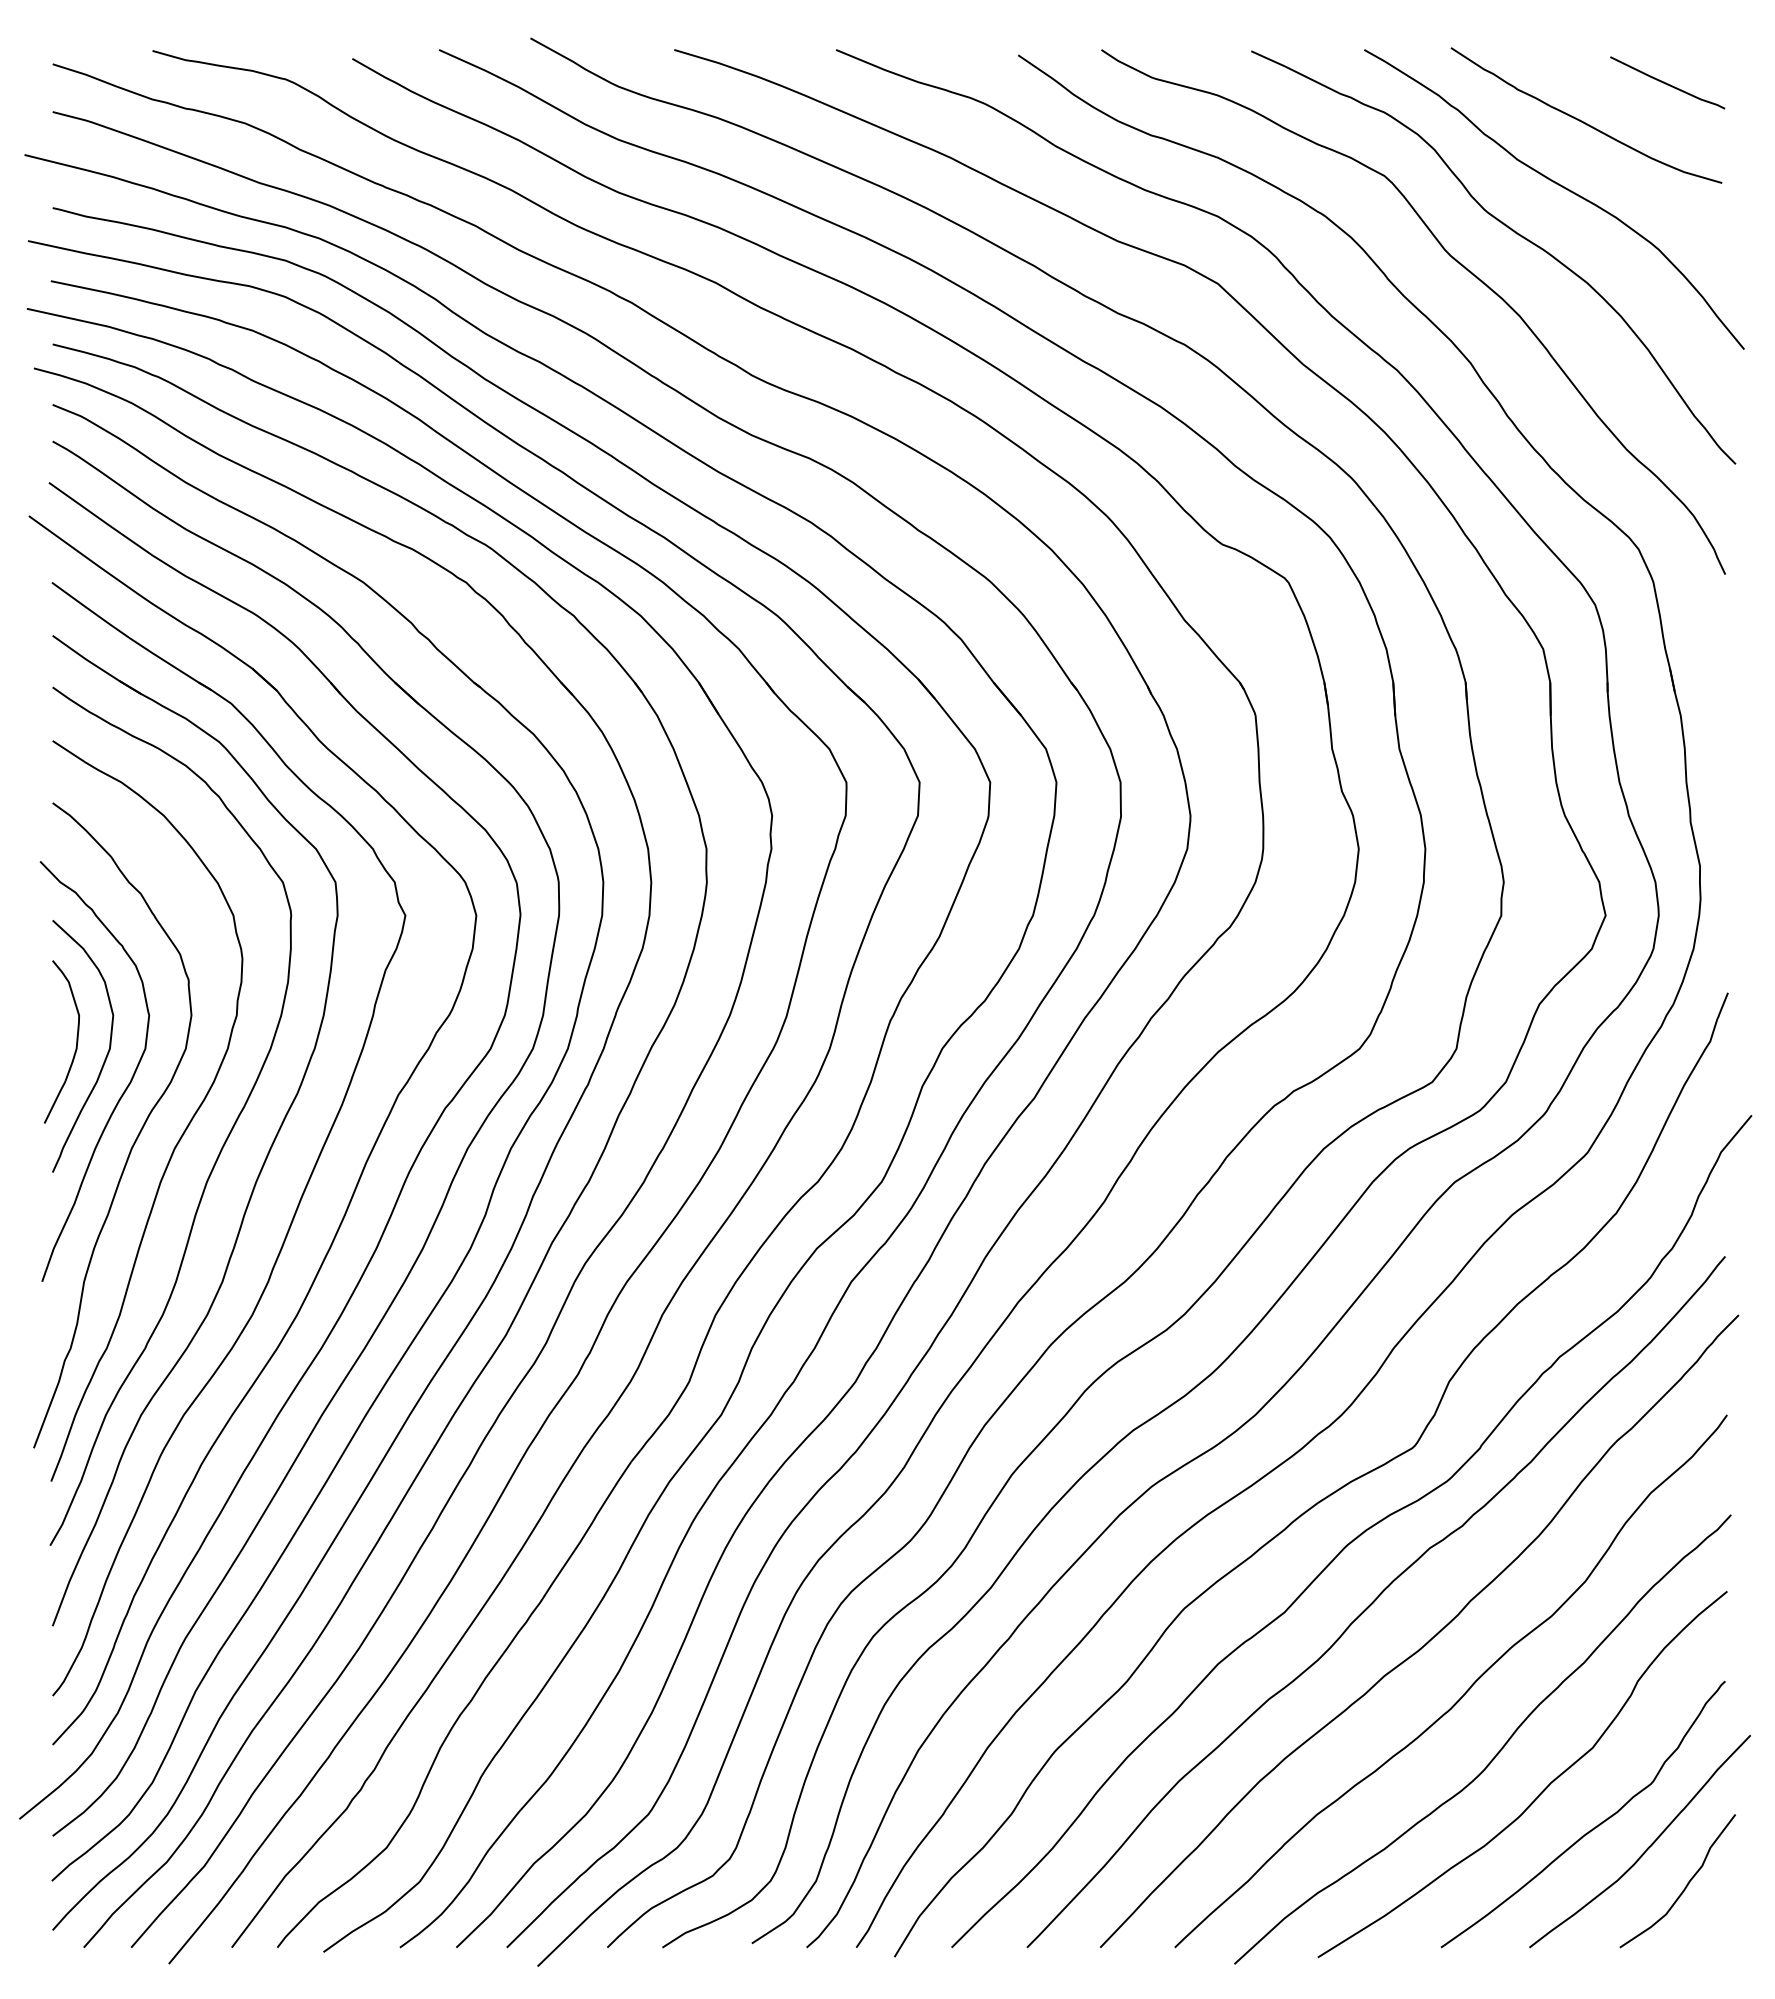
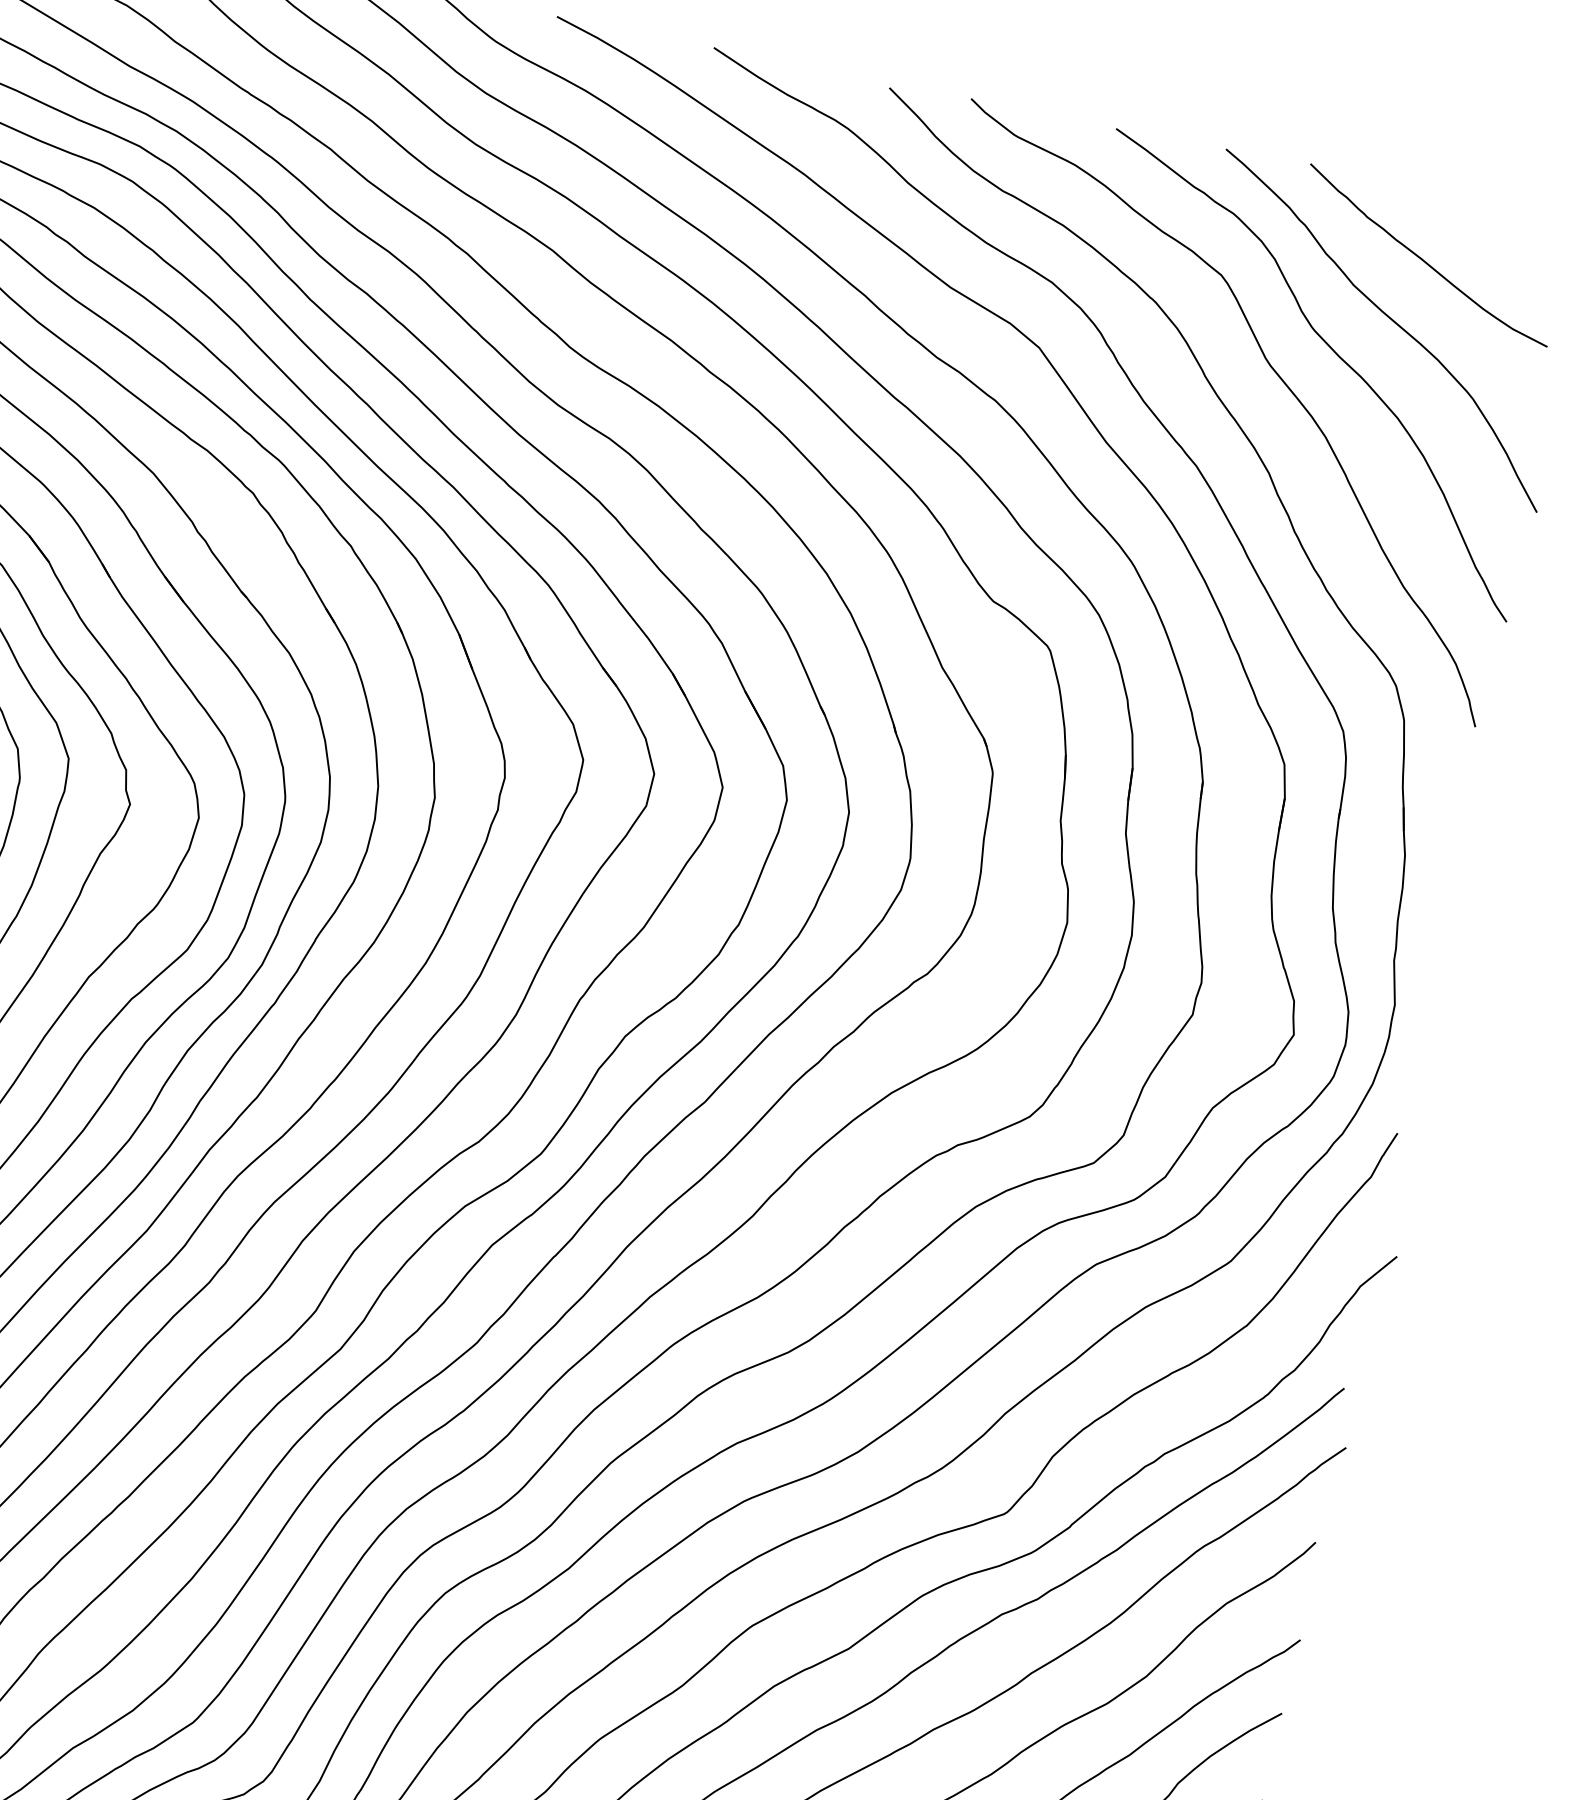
line: (1666, 82) -> (1512, 238), removed

